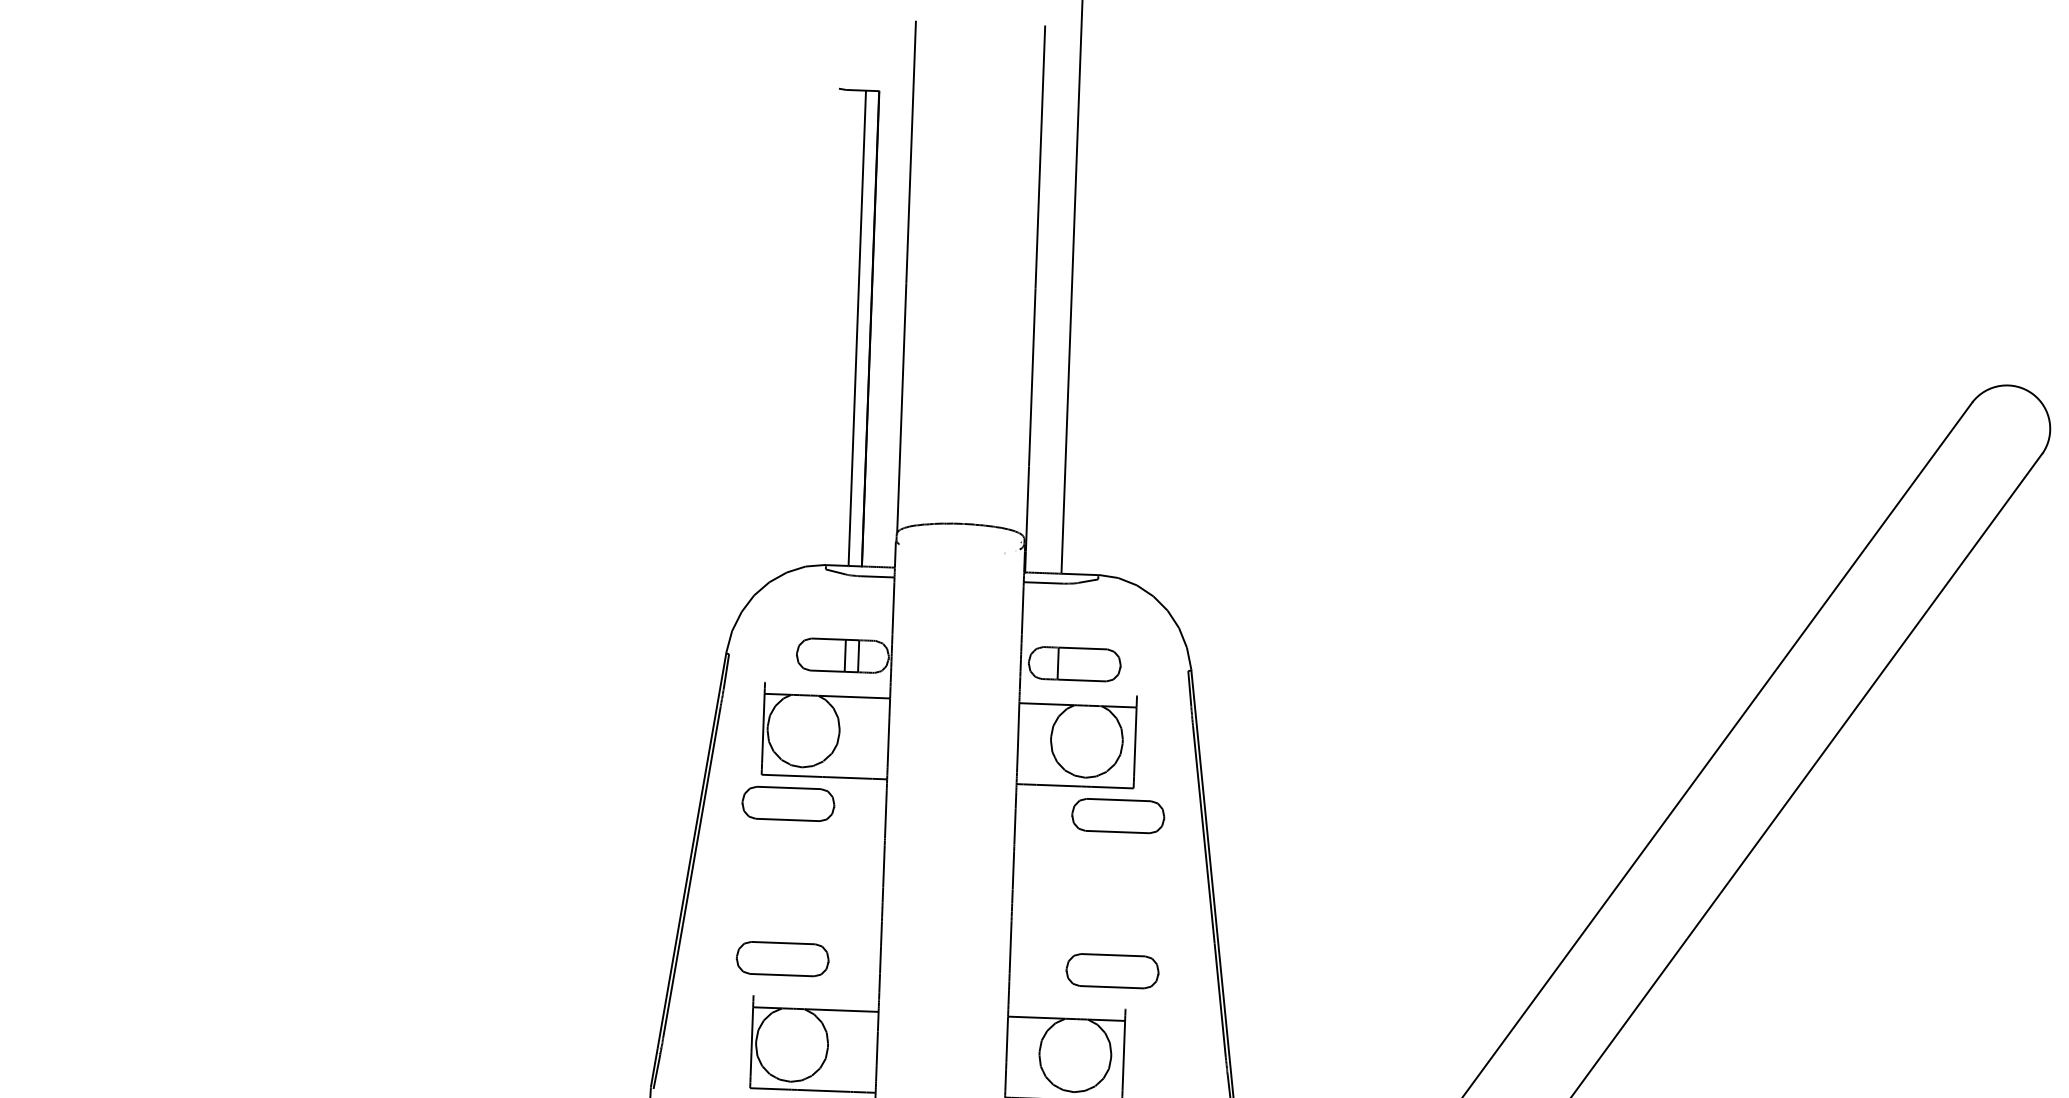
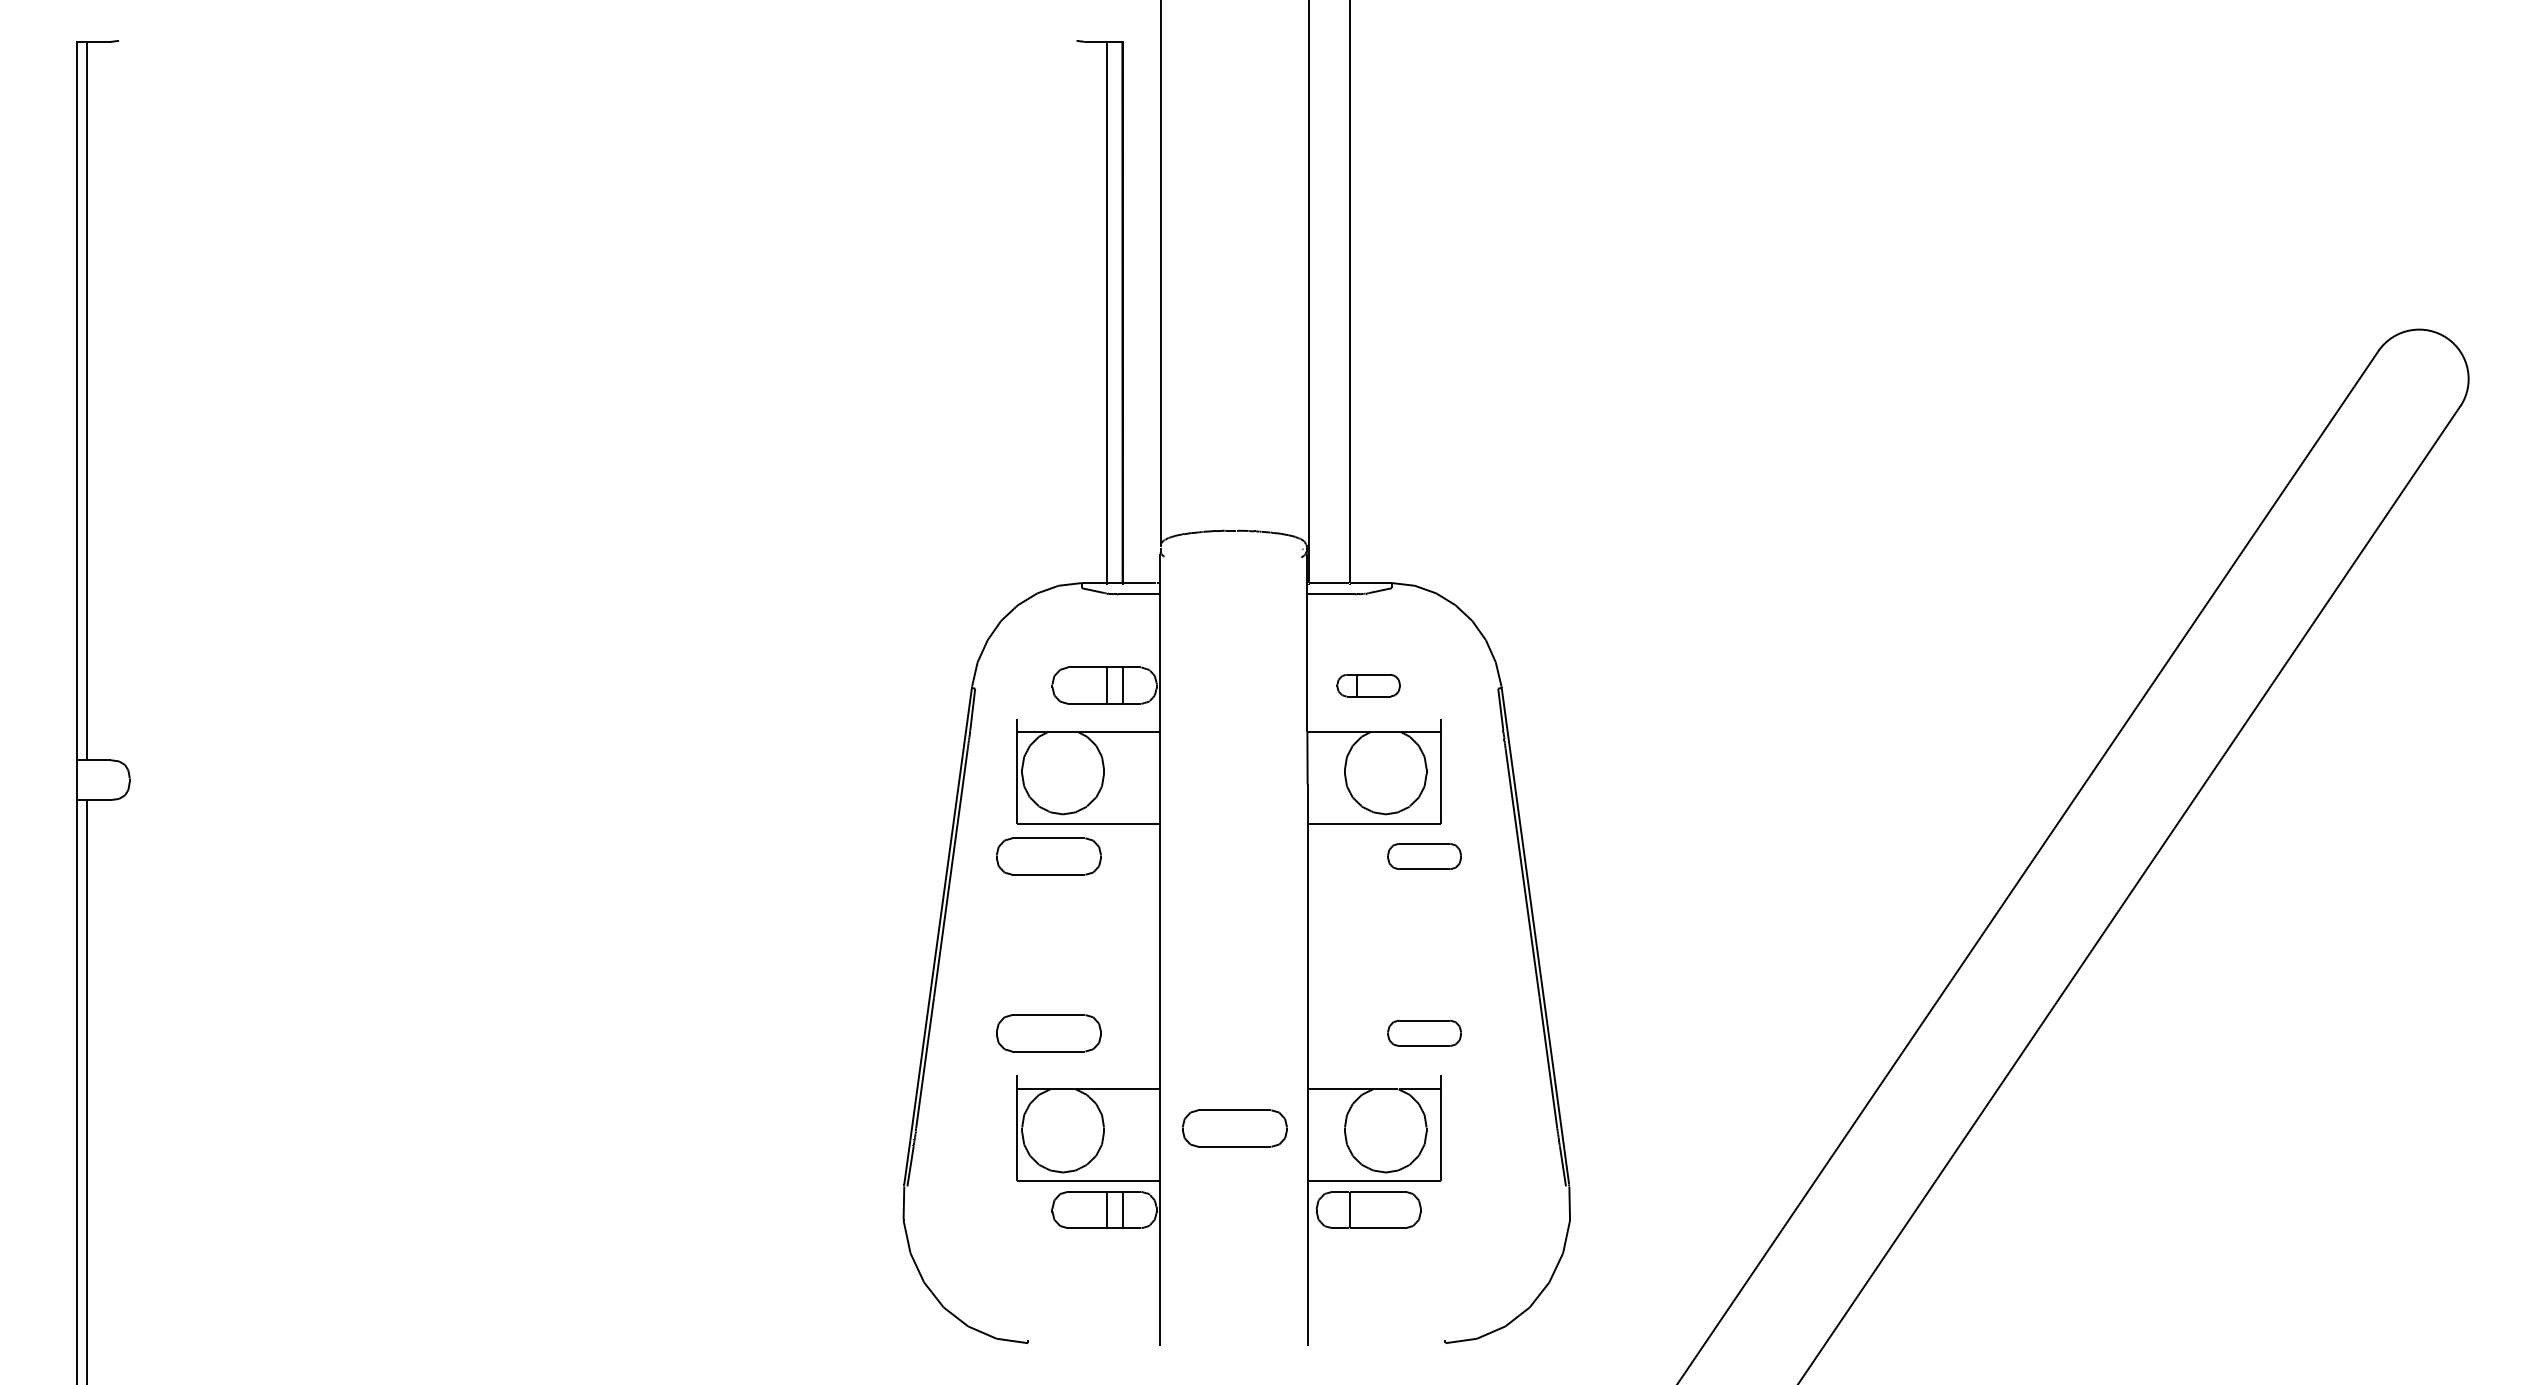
part: (1074, 664) -> (1368, 685), size x0.6
part: (1118, 816) -> (1424, 856), size x0.7
part: (1112, 971) -> (1424, 1033), size x0.7
part: (942, 1048) -> (1234, 1128), added

